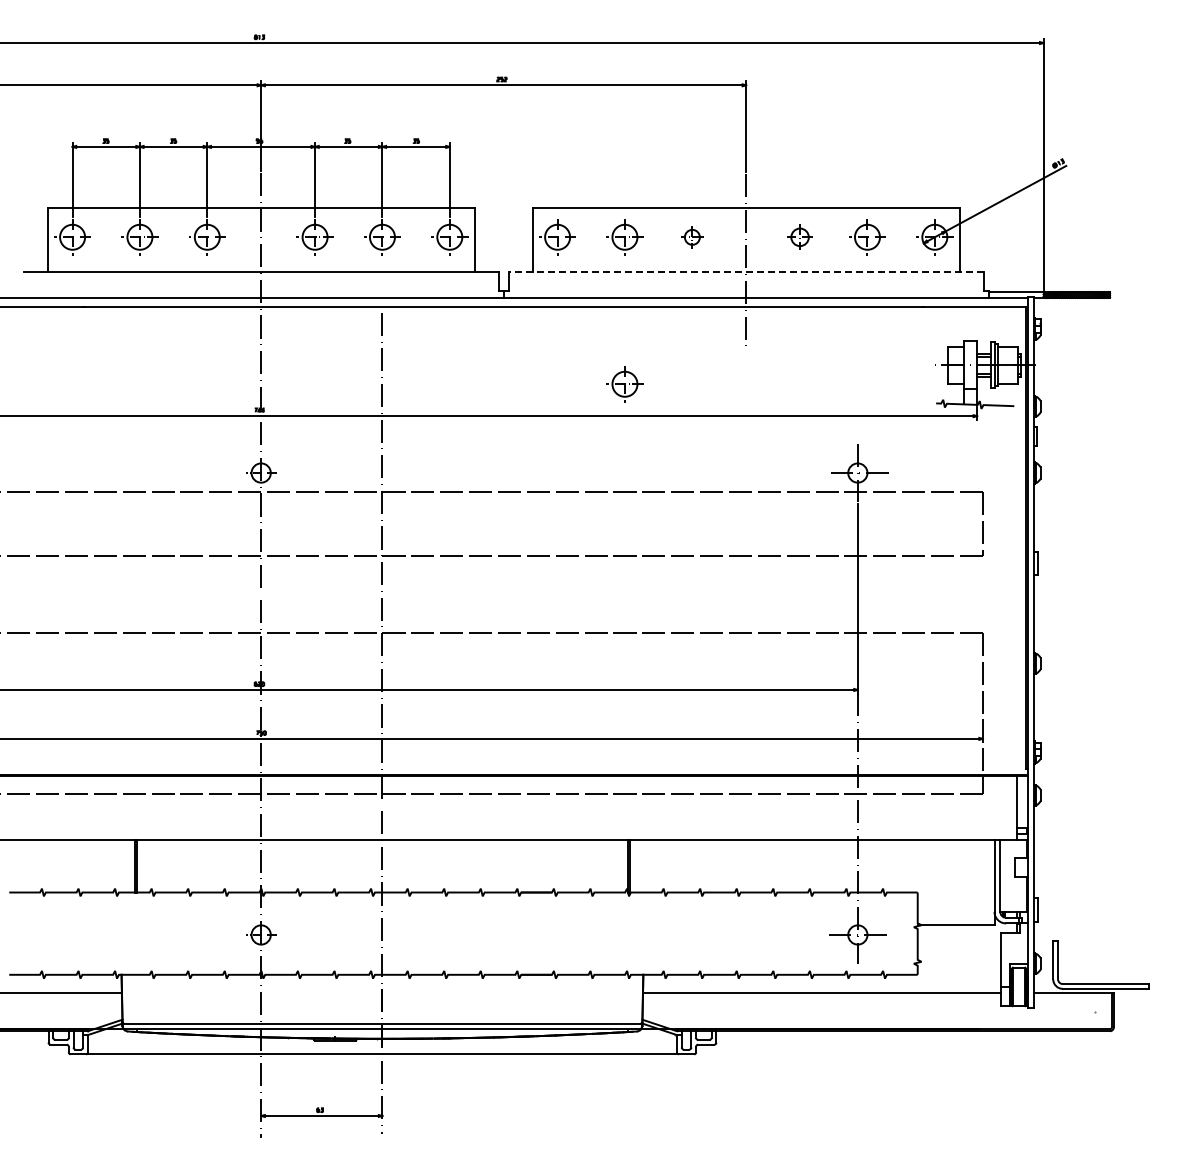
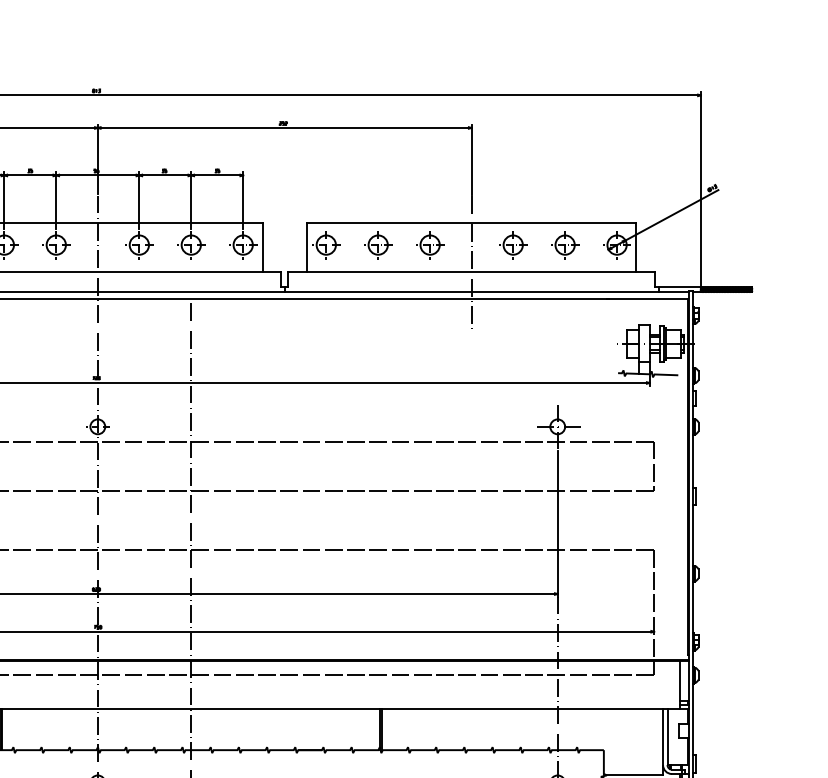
part: (692, 237) -> (430, 245), size x1.67
part: (799, 237) -> (512, 245), size x1.43
line: (746, 271) -> (471, 271), dashed -> solid
part: (624, 384) -> (377, 358), removed

